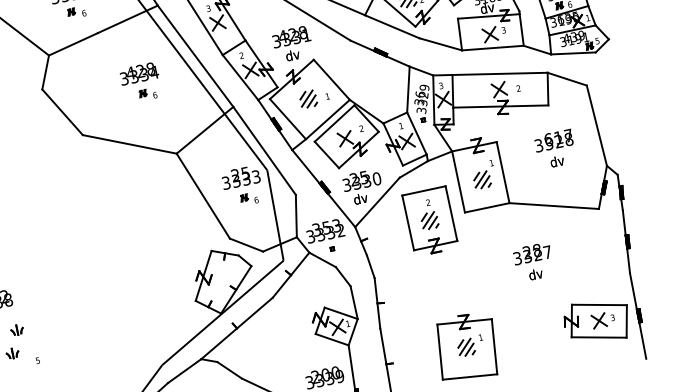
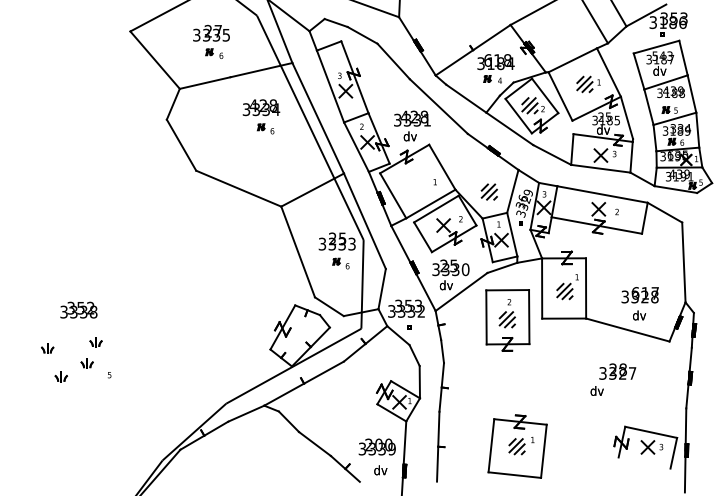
part: (141, 82) -> (261, 116), moved
part: (307, 98) -> (488, 191), moved
text: (554, 149) -> (639, 303), moved
text: (531, 253) -> (617, 371), moved
line: (598, 336) -> (644, 462), removed

